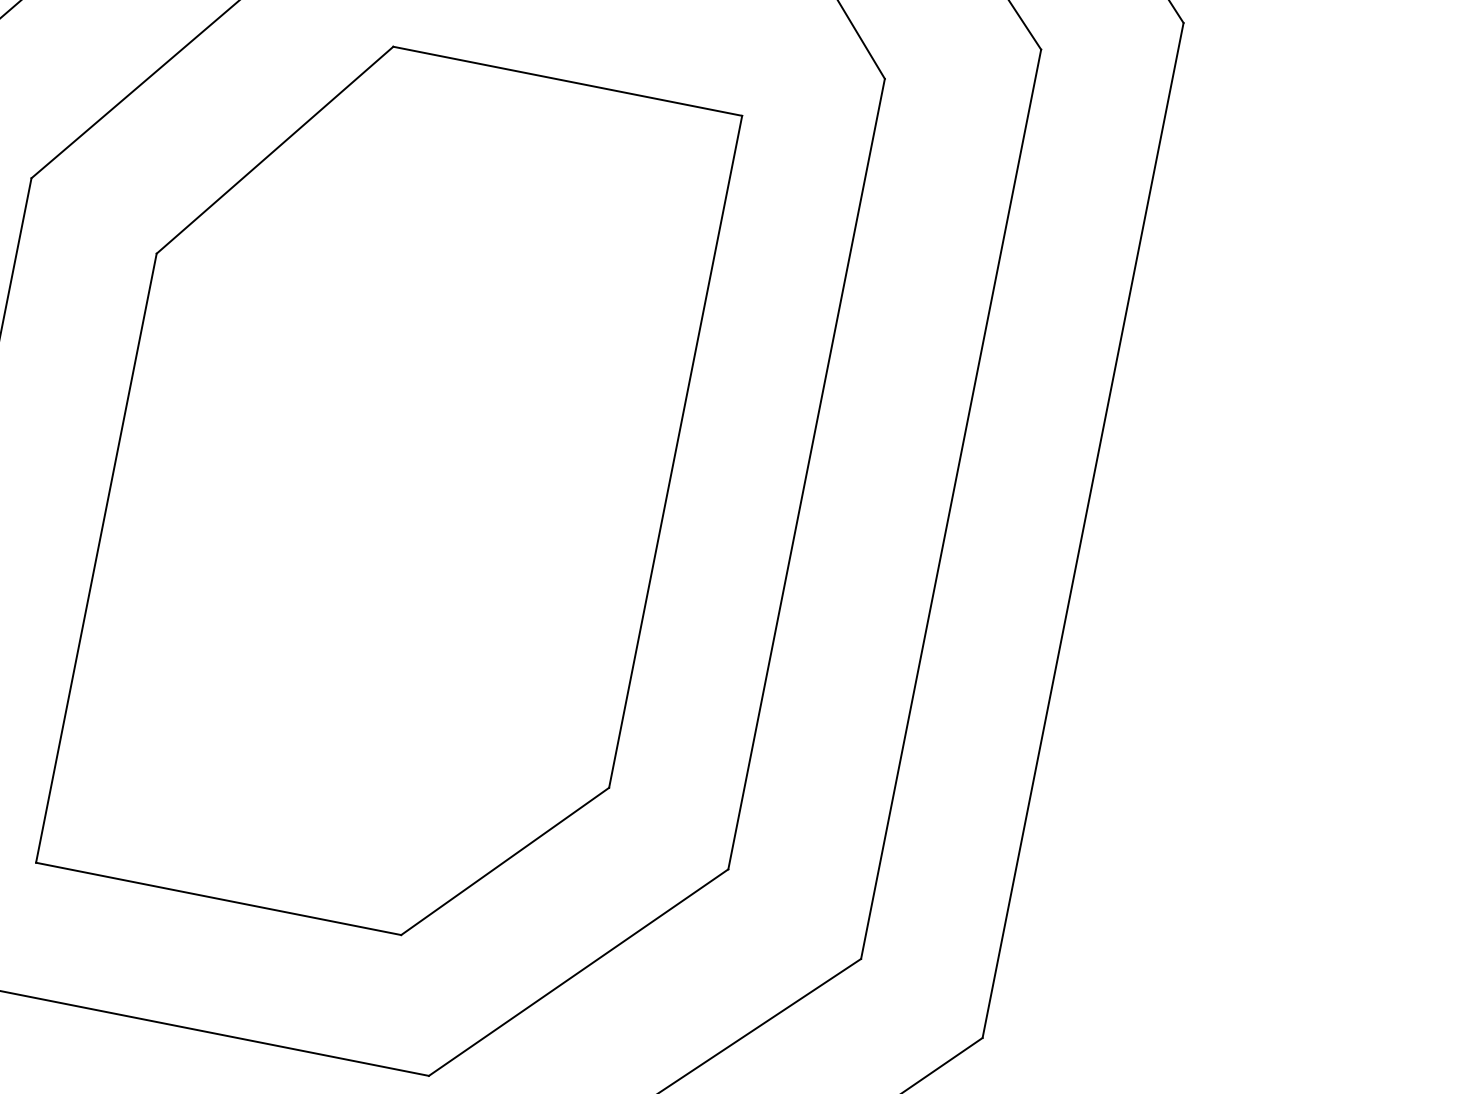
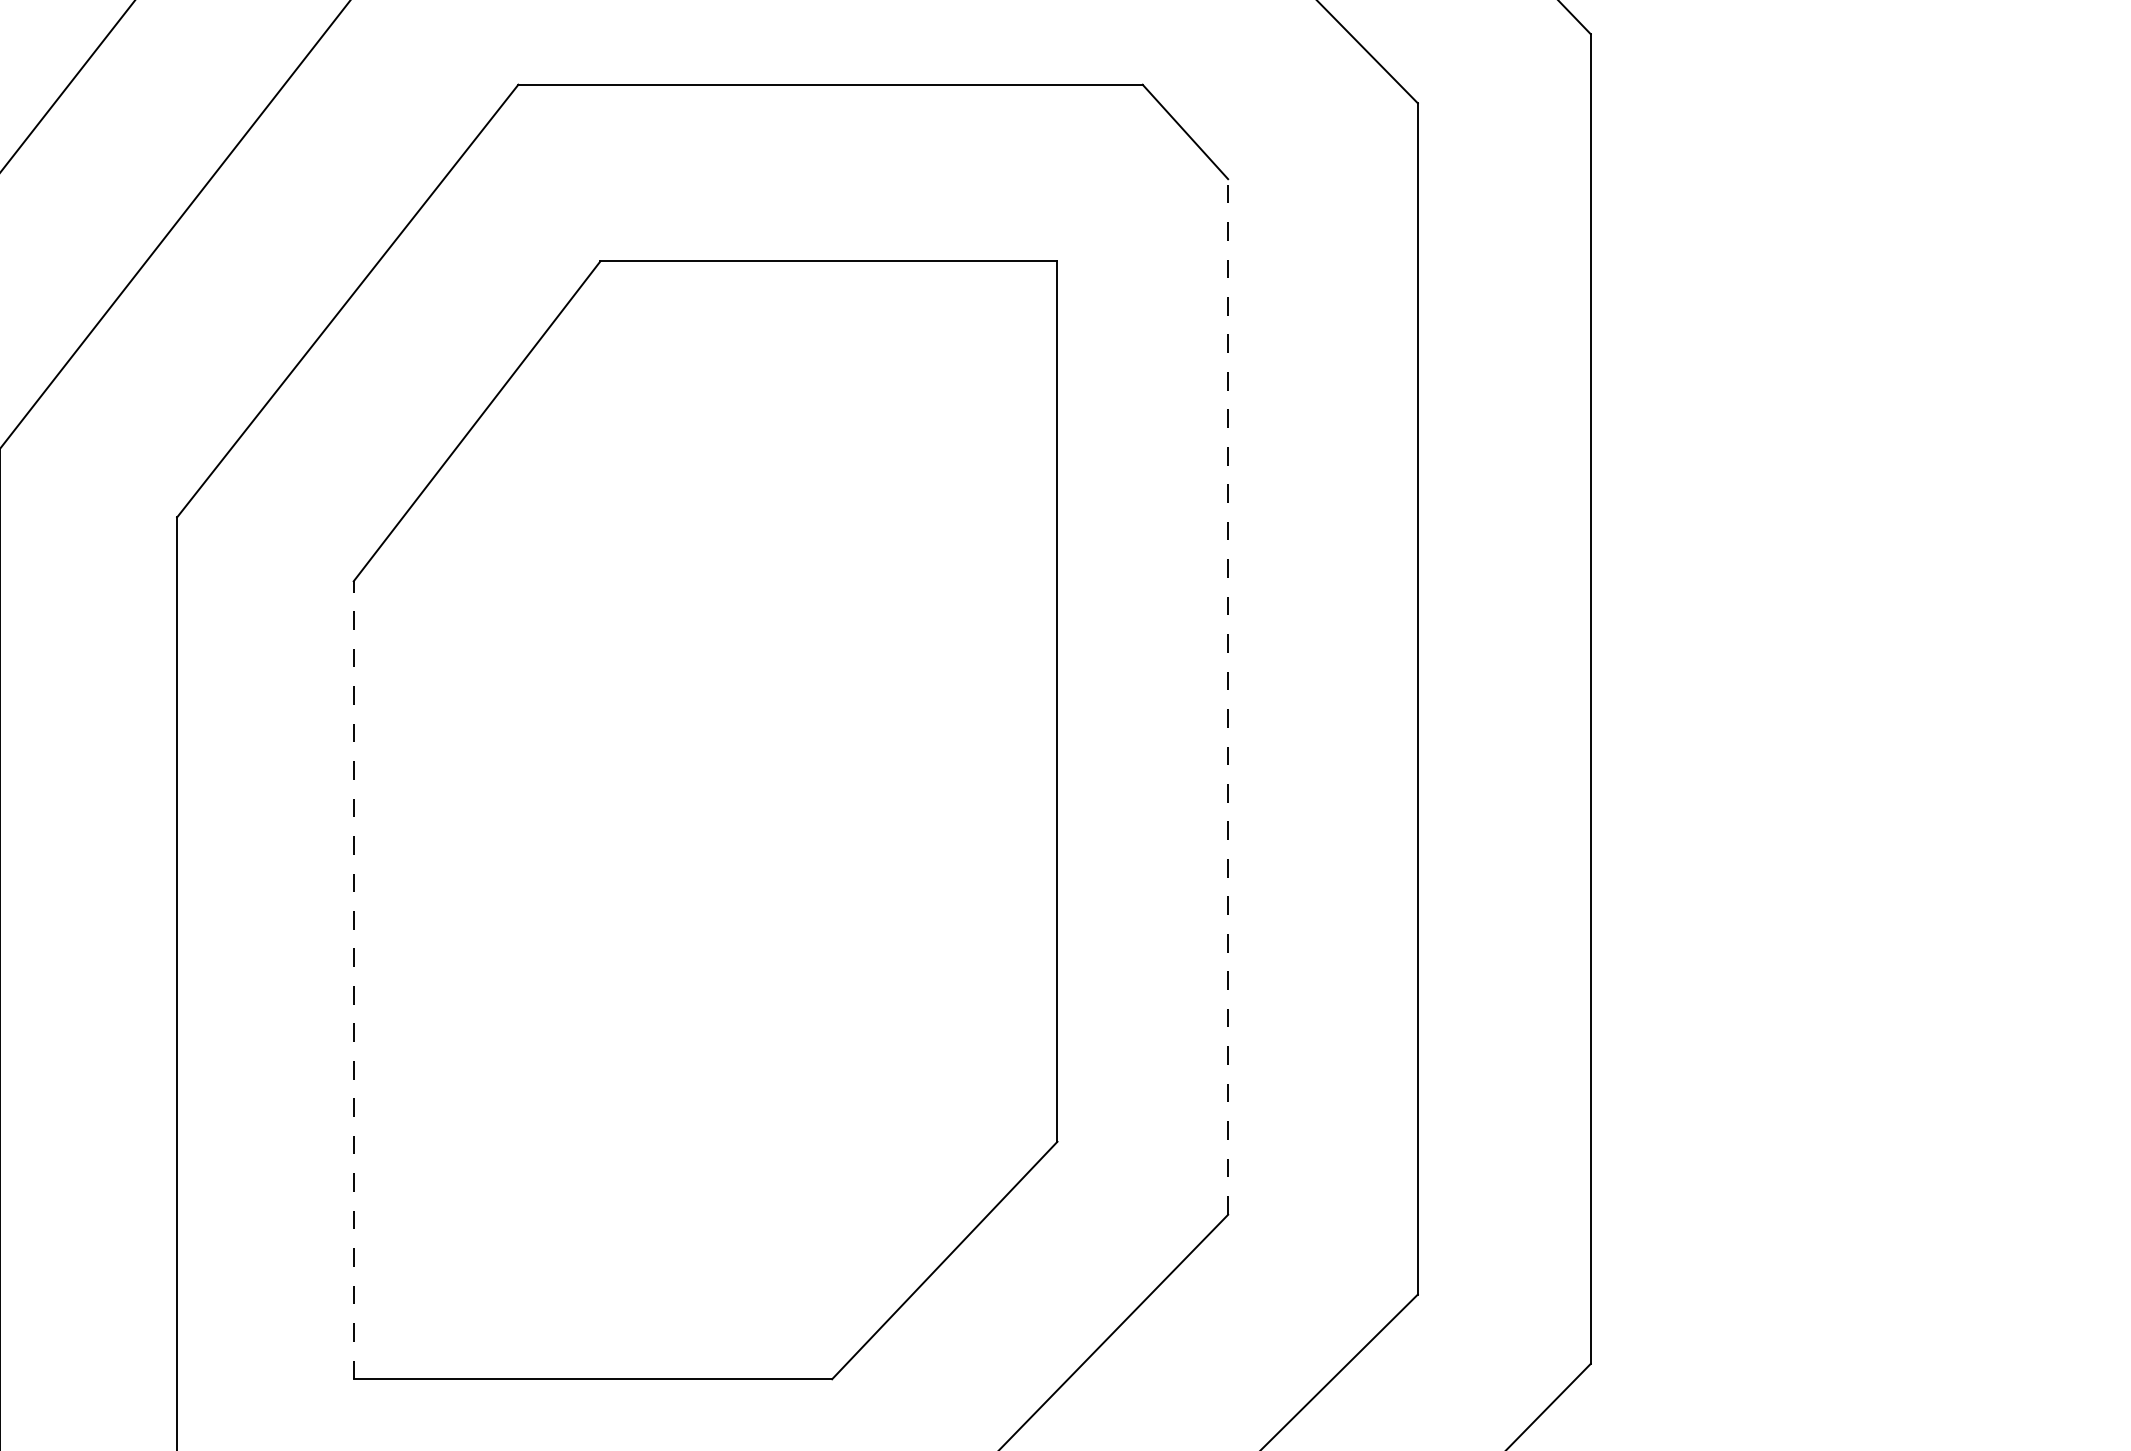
line: (806, 473) -> (1228, 696), solid -> dashed
line: (96, 558) -> (353, 980), solid -> dashed

